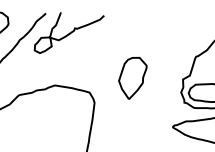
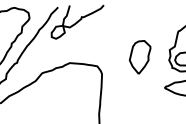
part: (131, 78) -> (139, 57), moved

